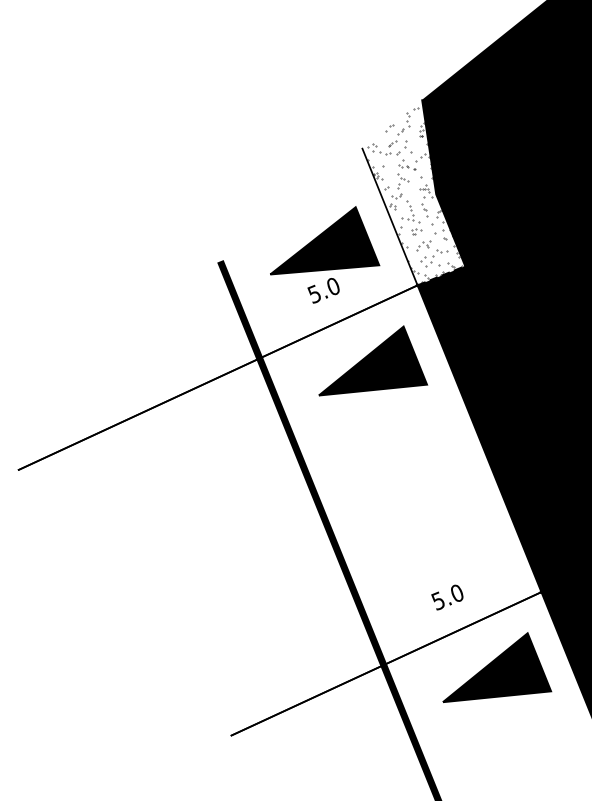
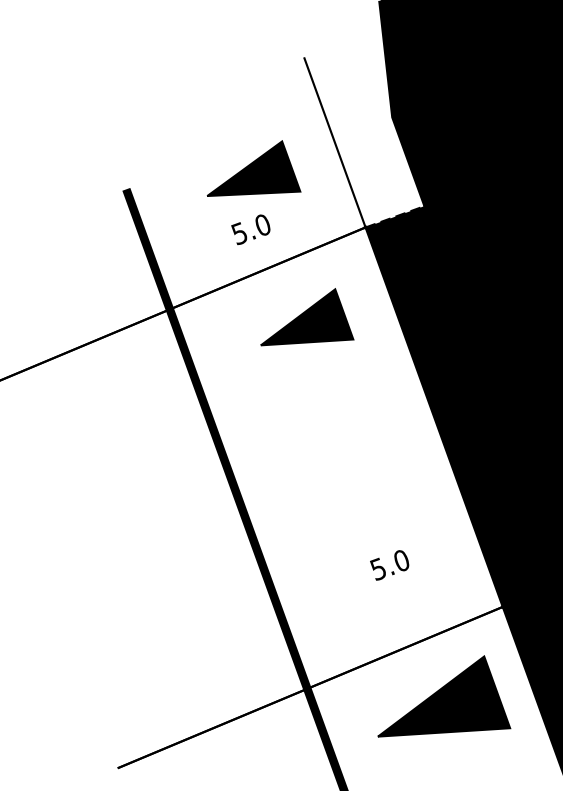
hatch: (414, 194) -> (365, 116), removed
part: (325, 240) -> (255, 168), size x0.7
part: (373, 360) -> (308, 317), size x0.7
text: (447, 597) -> (389, 565), moved

